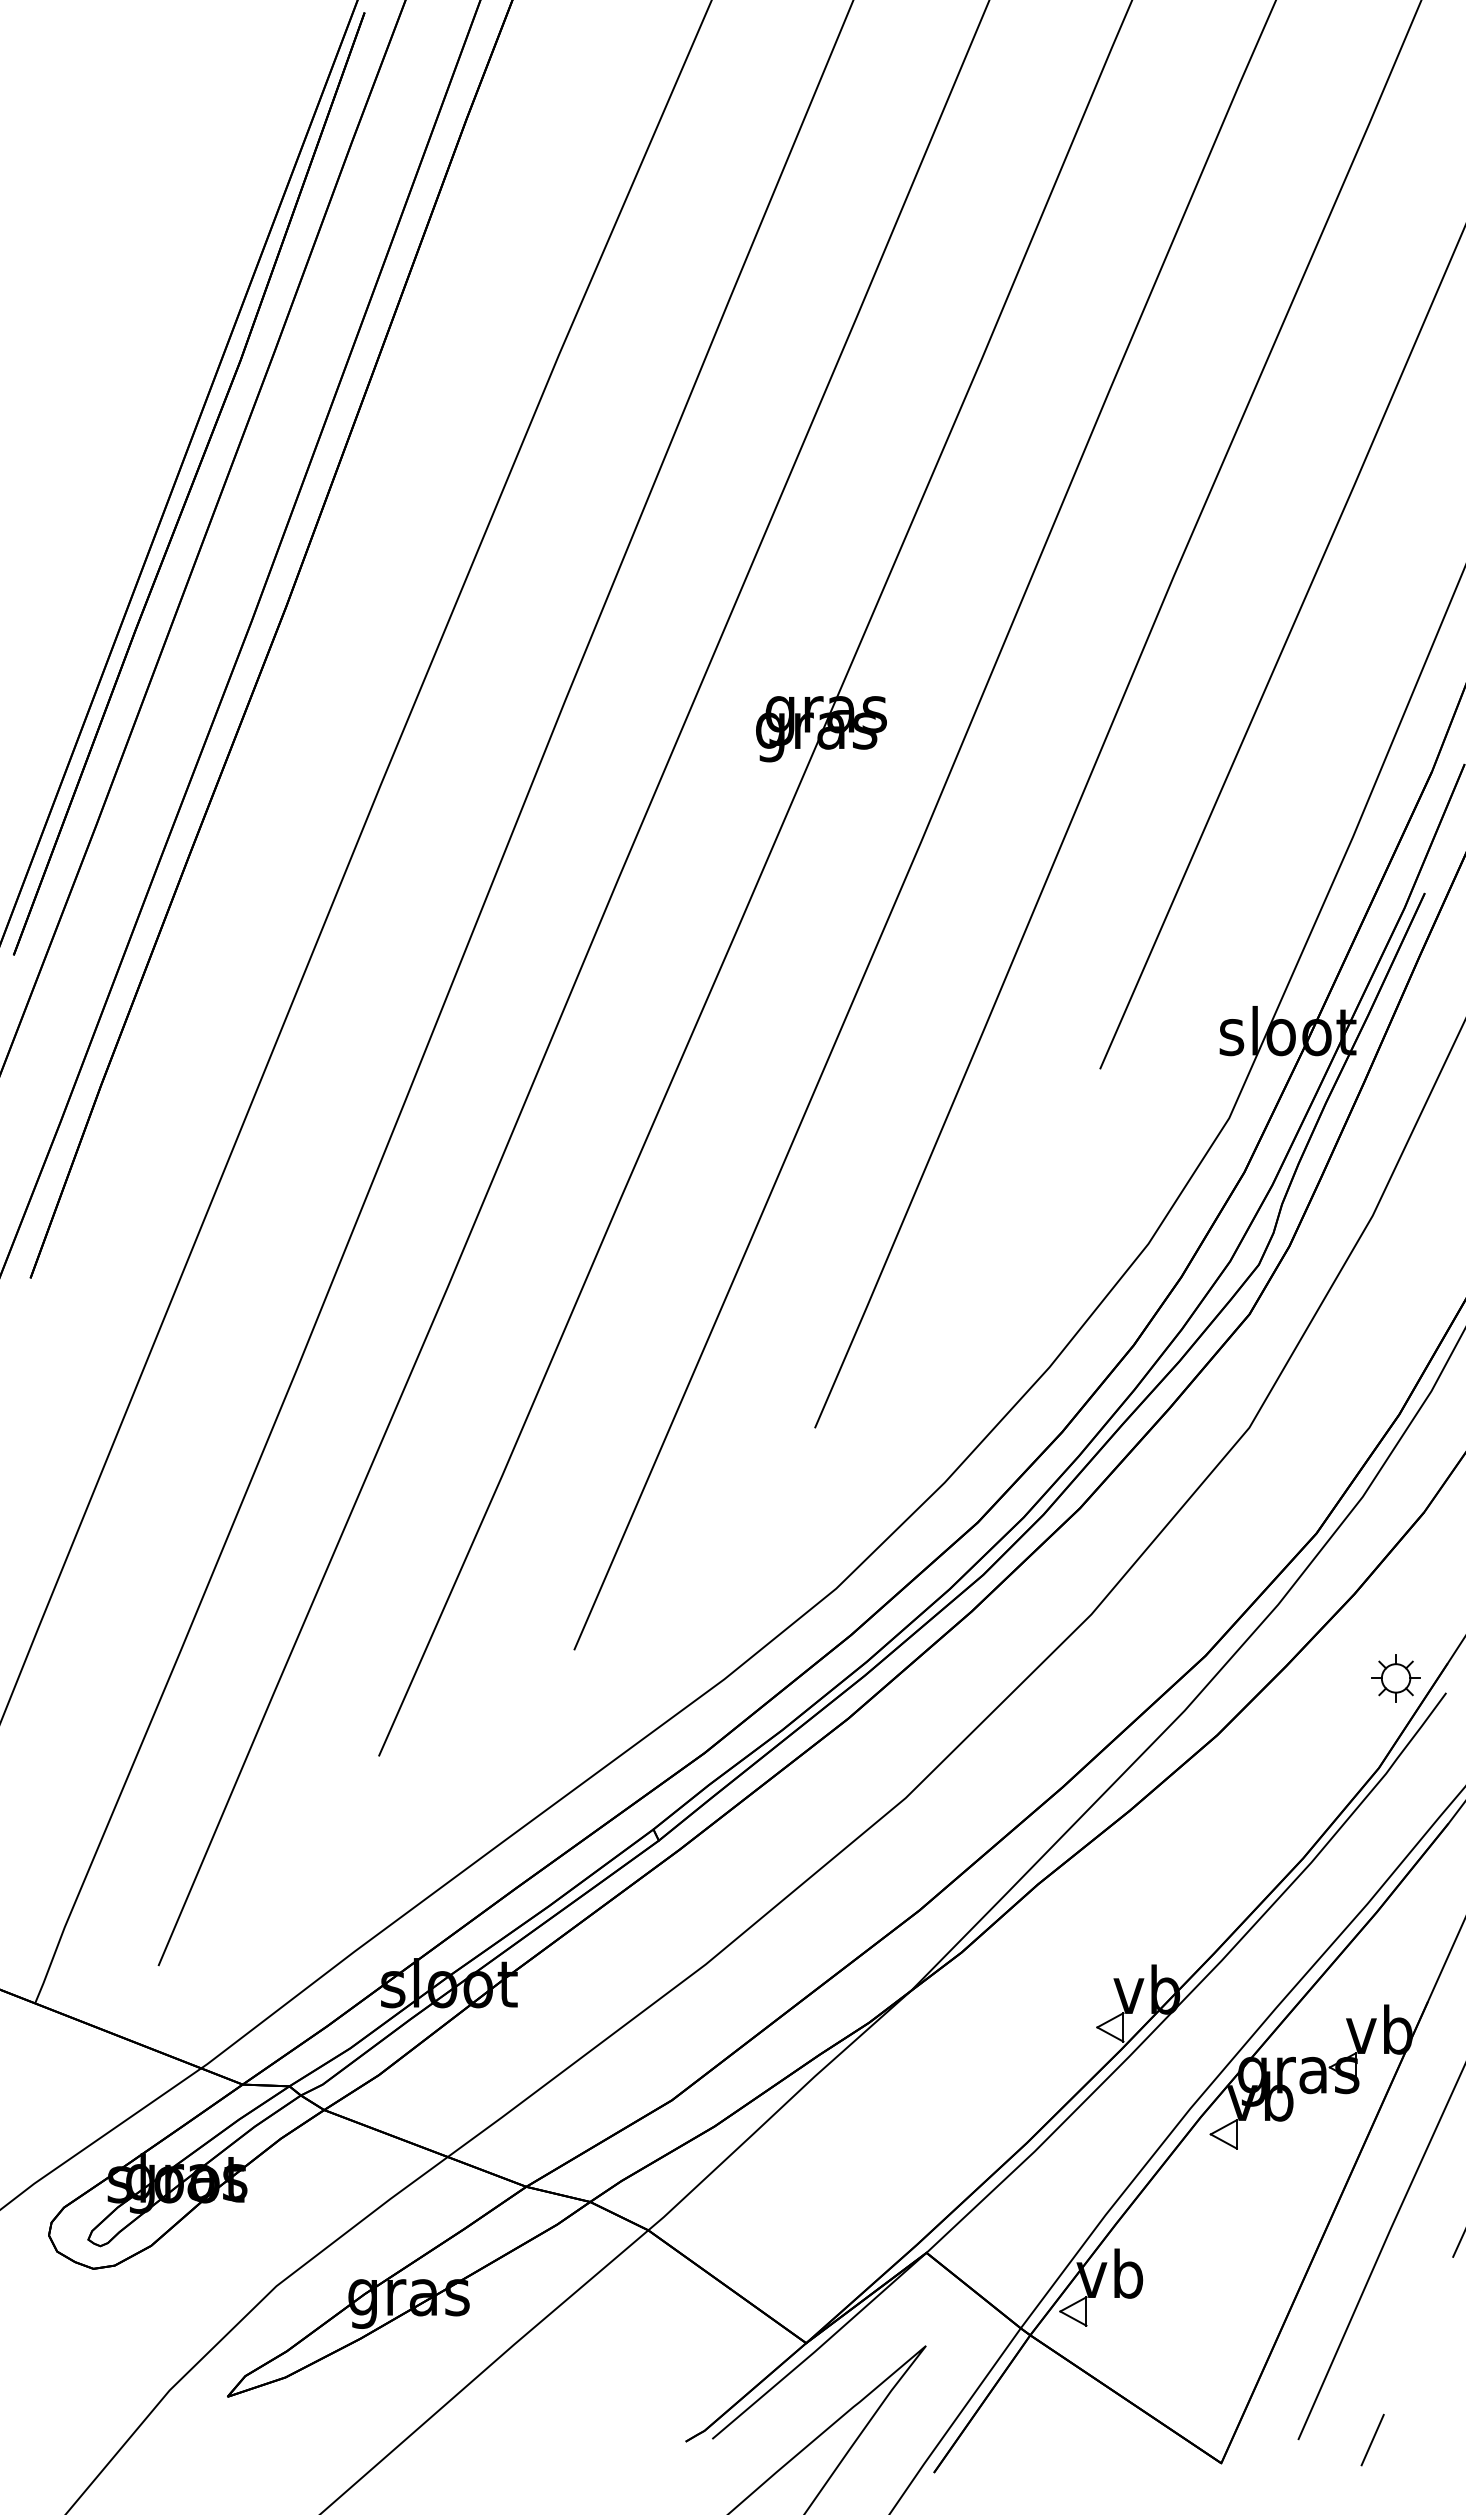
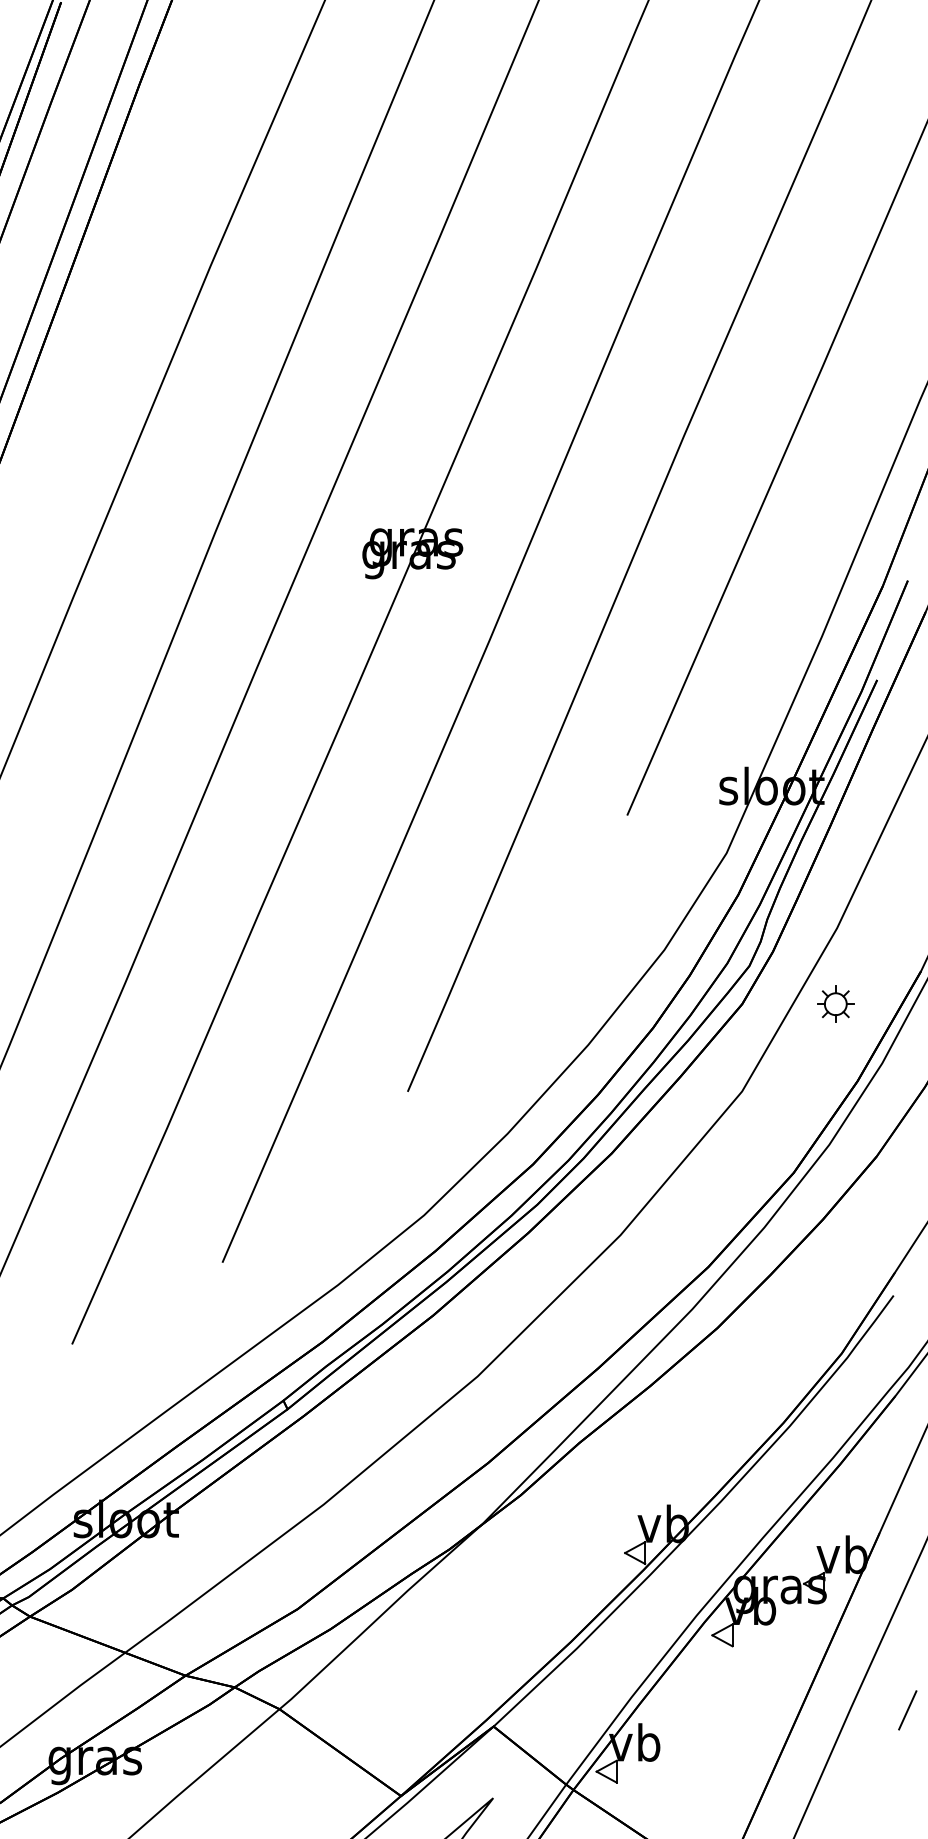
part: (1395, 1678) -> (835, 1004), moved

